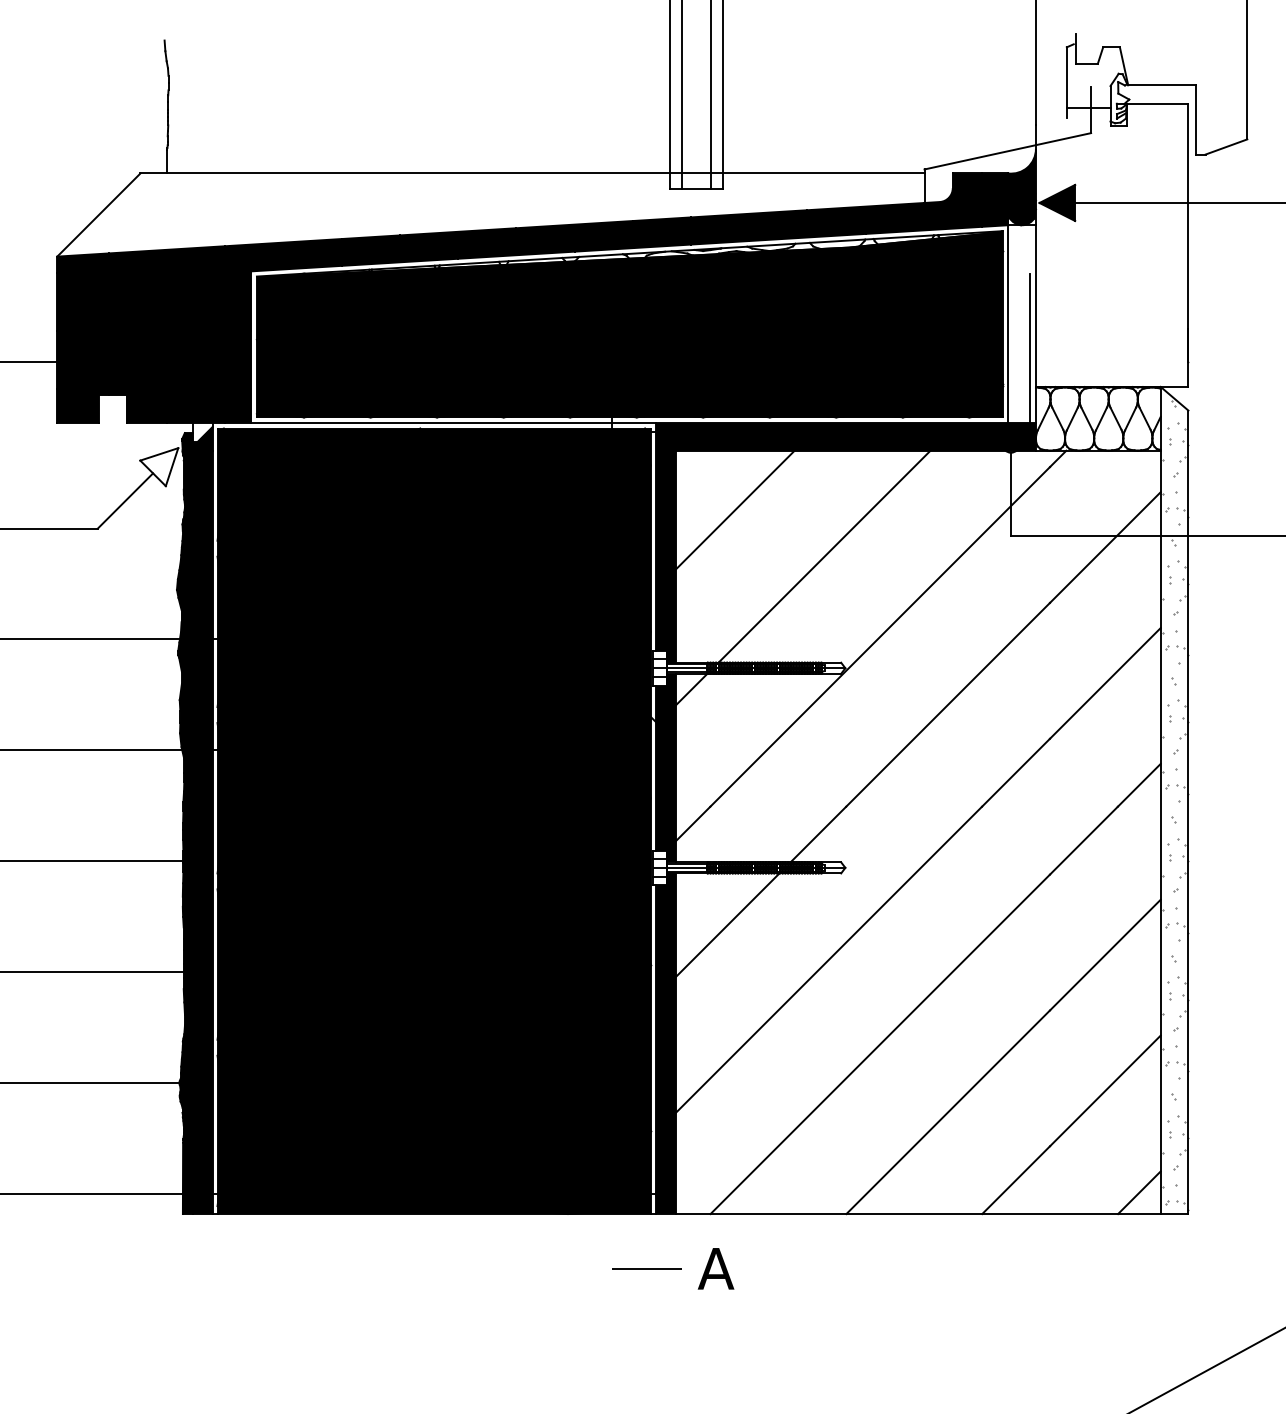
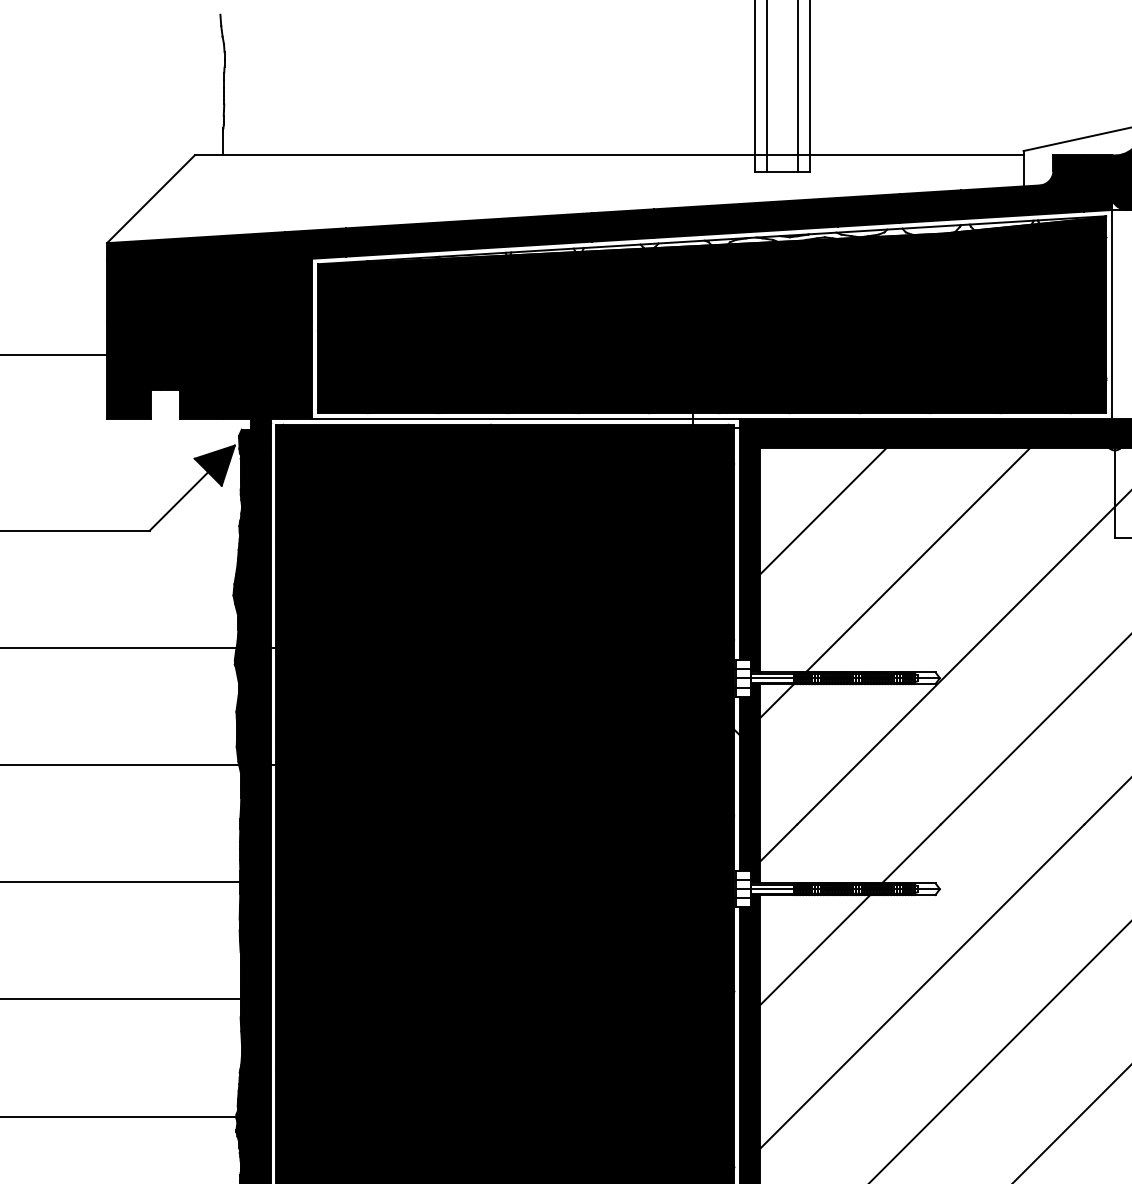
fill: (202, 432) -> (260, 429), added
fill: (159, 467) -> (215, 466), added

